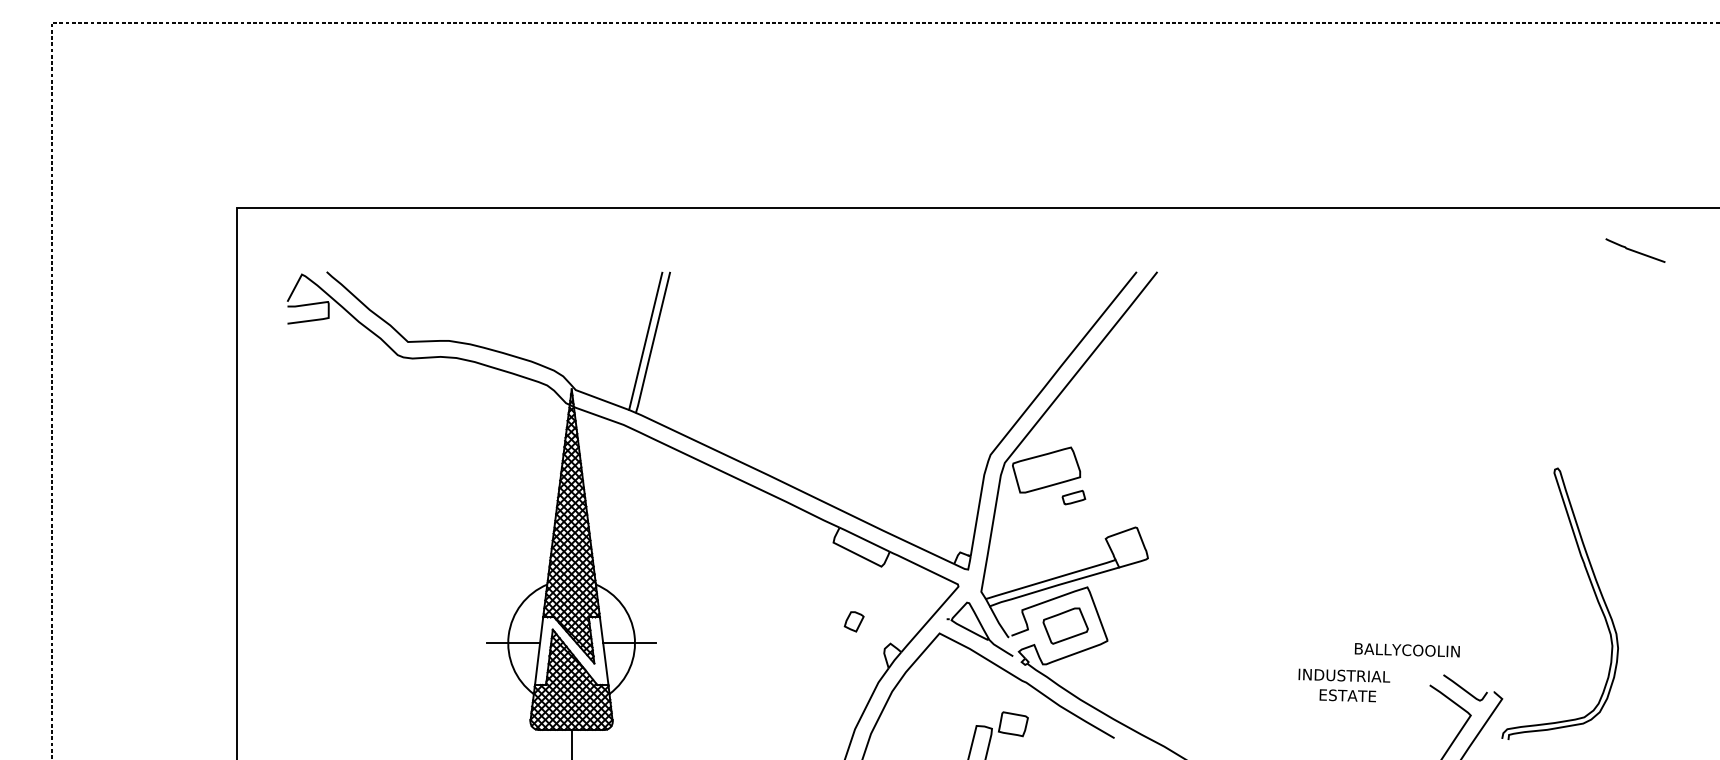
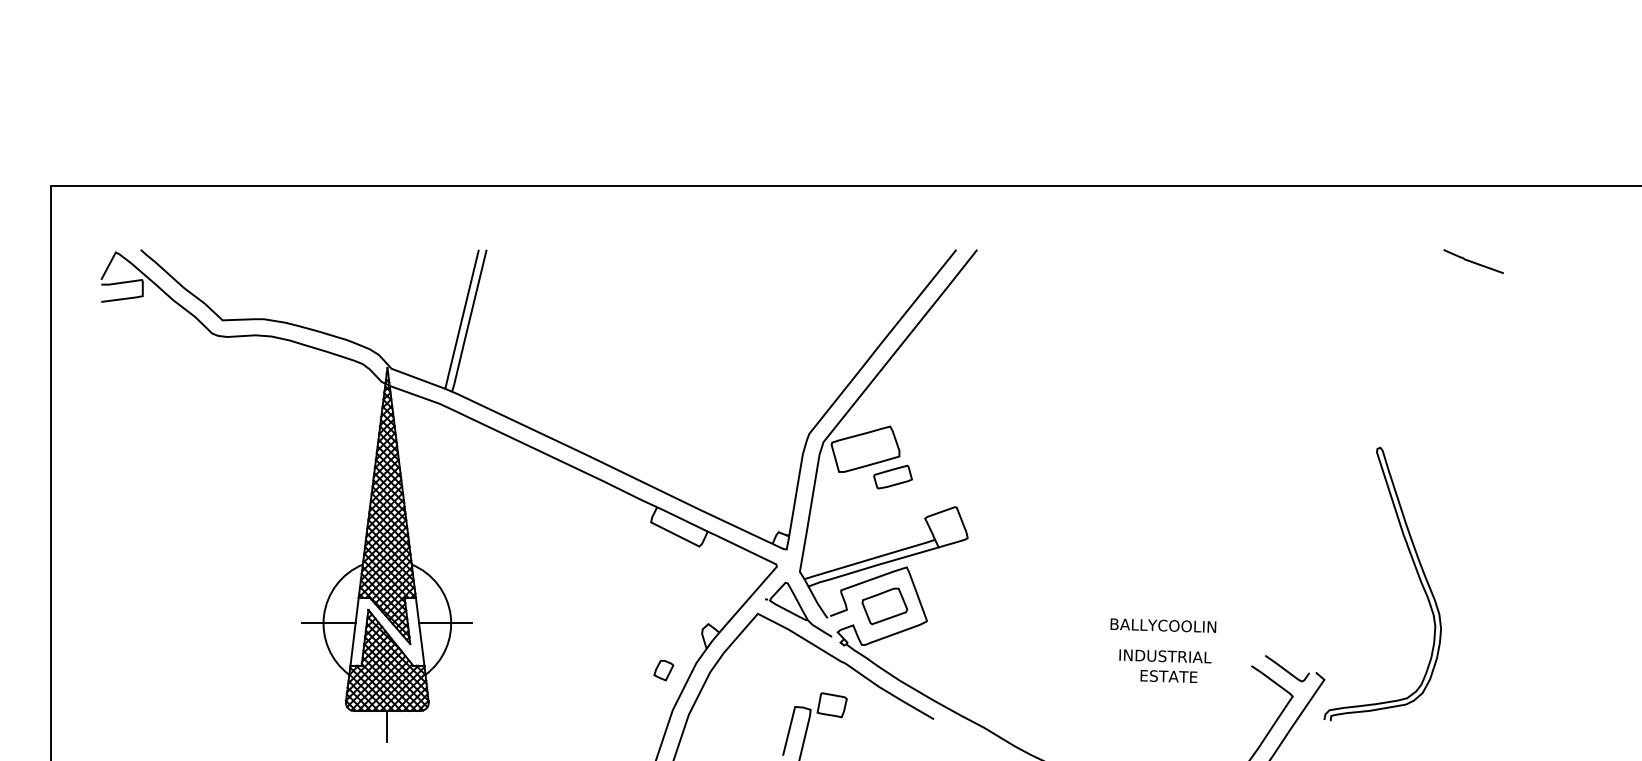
curve: (1635, 250) -> (1473, 261), moved
part: (1073, 497) -> (892, 476), size x1.67
part: (853, 621) -> (663, 670), moved
text: (1406, 650) -> (1162, 625), moved

